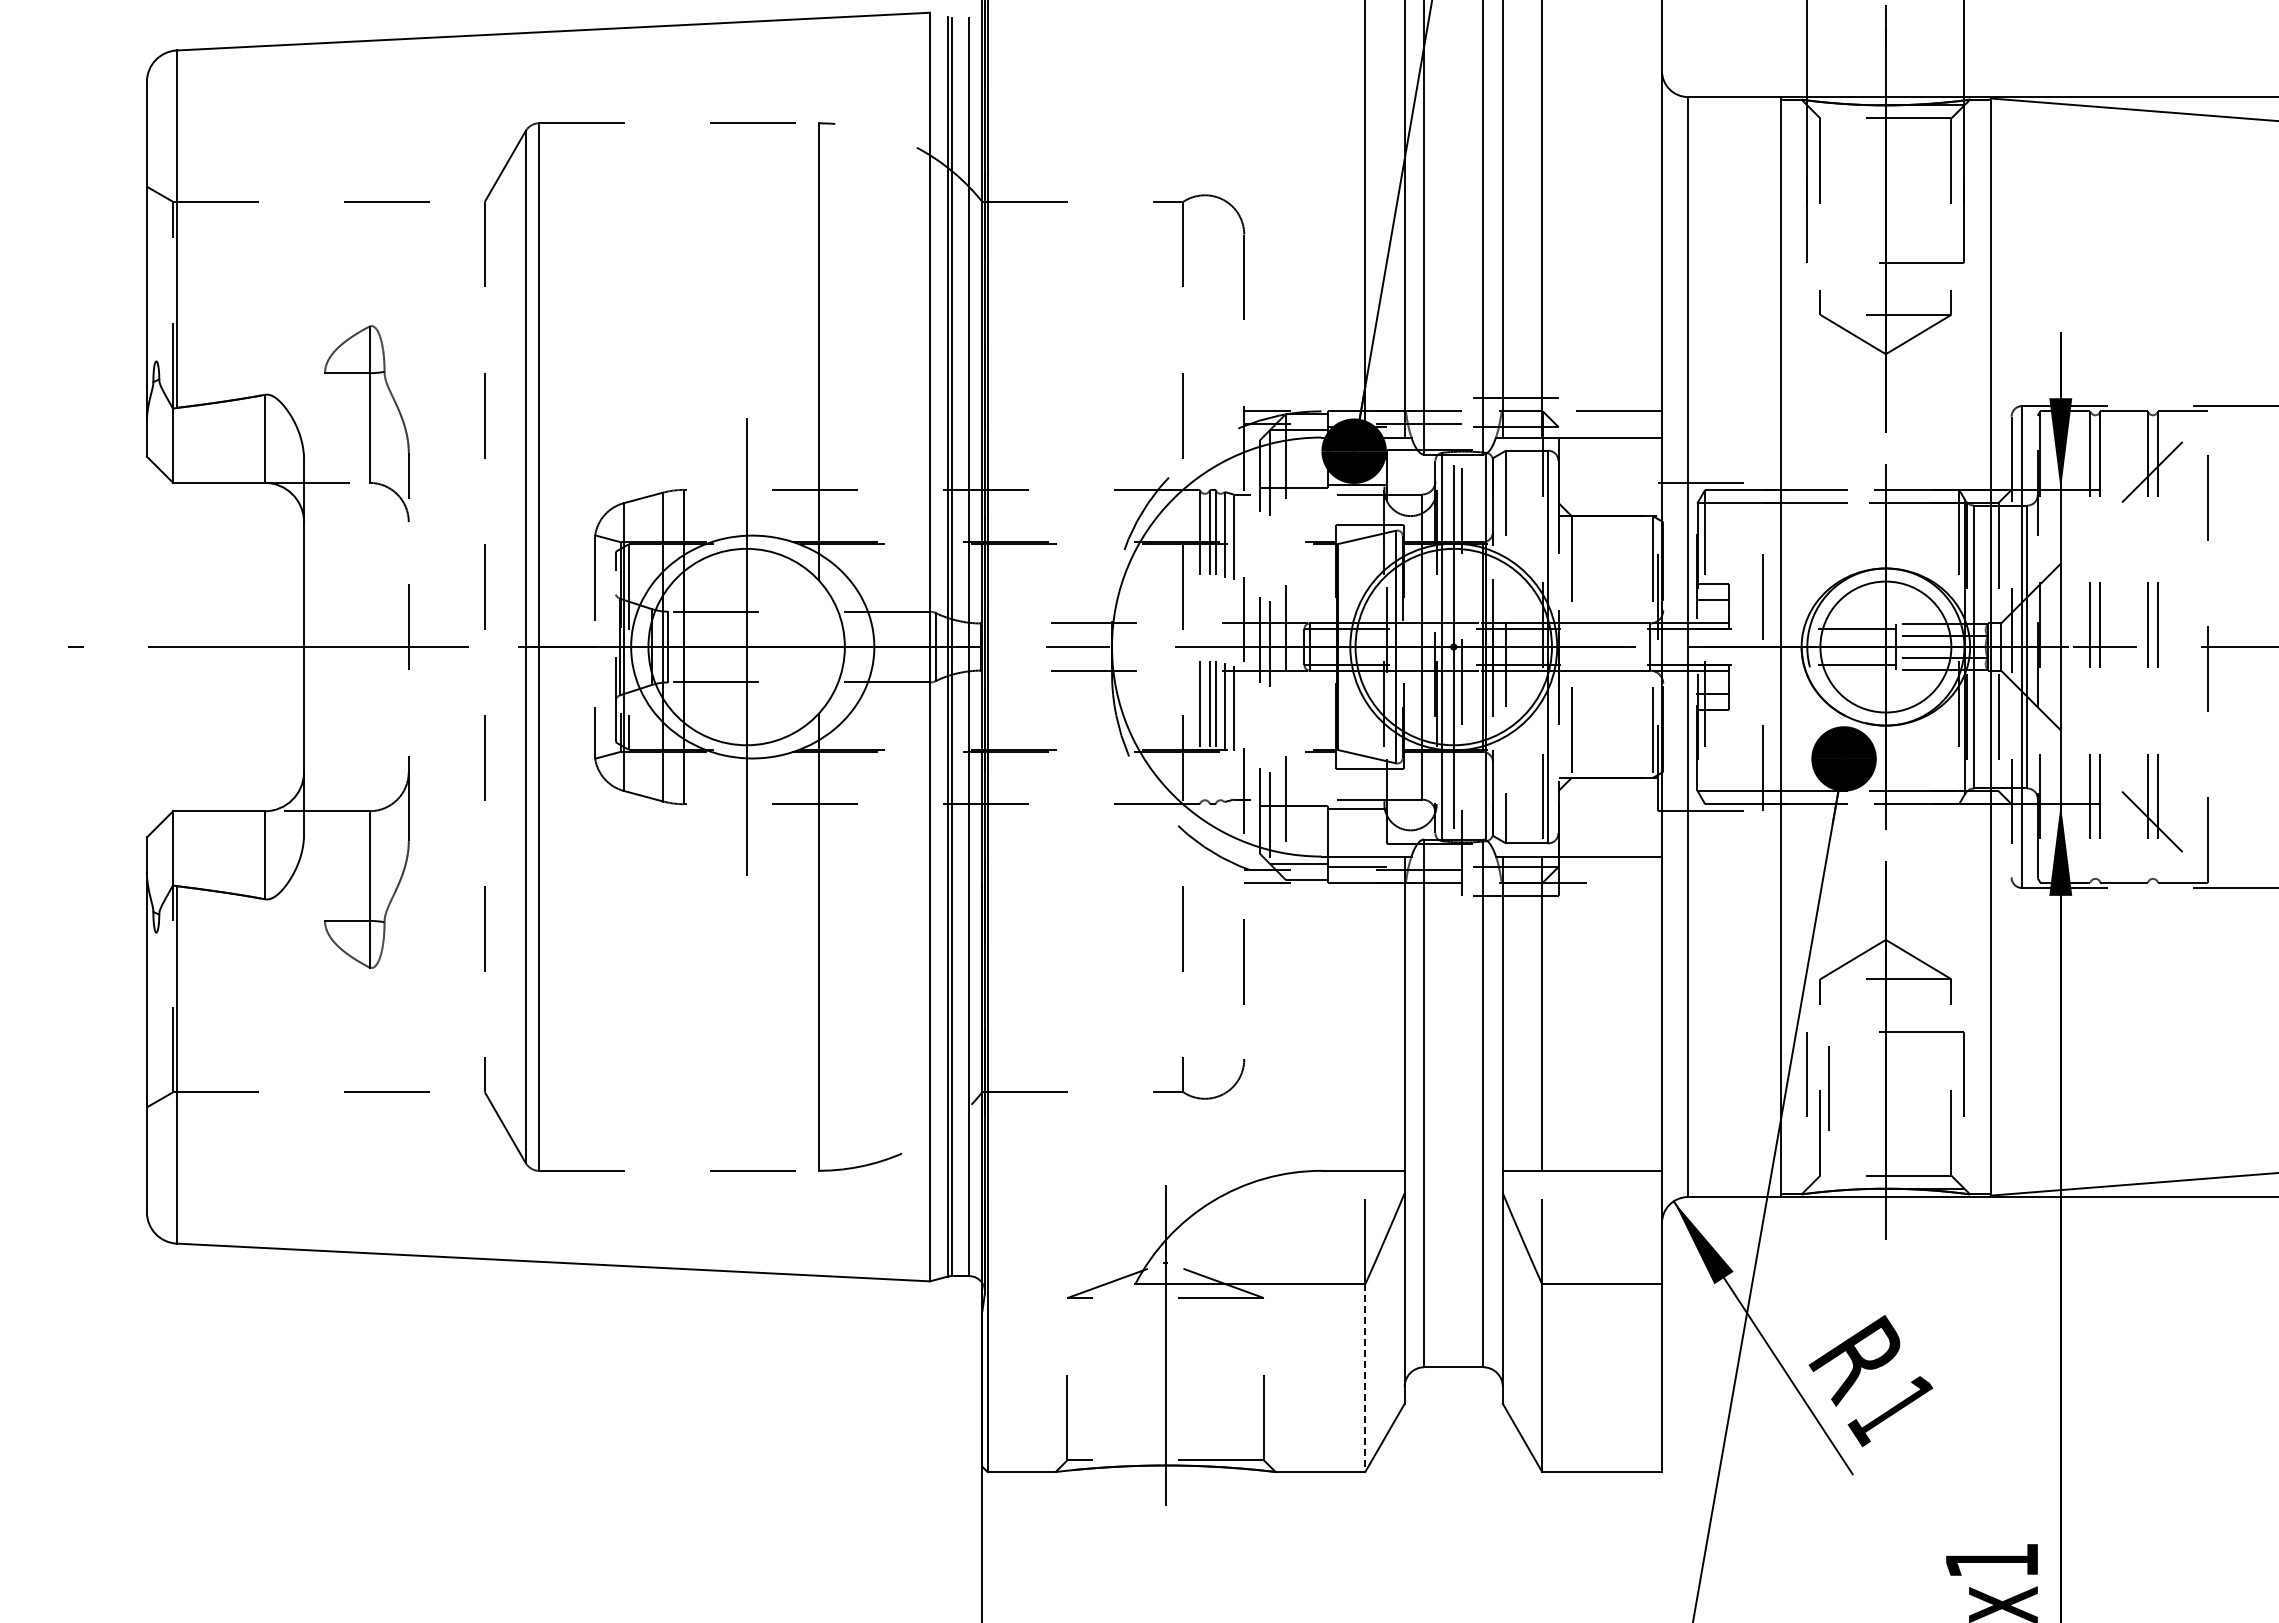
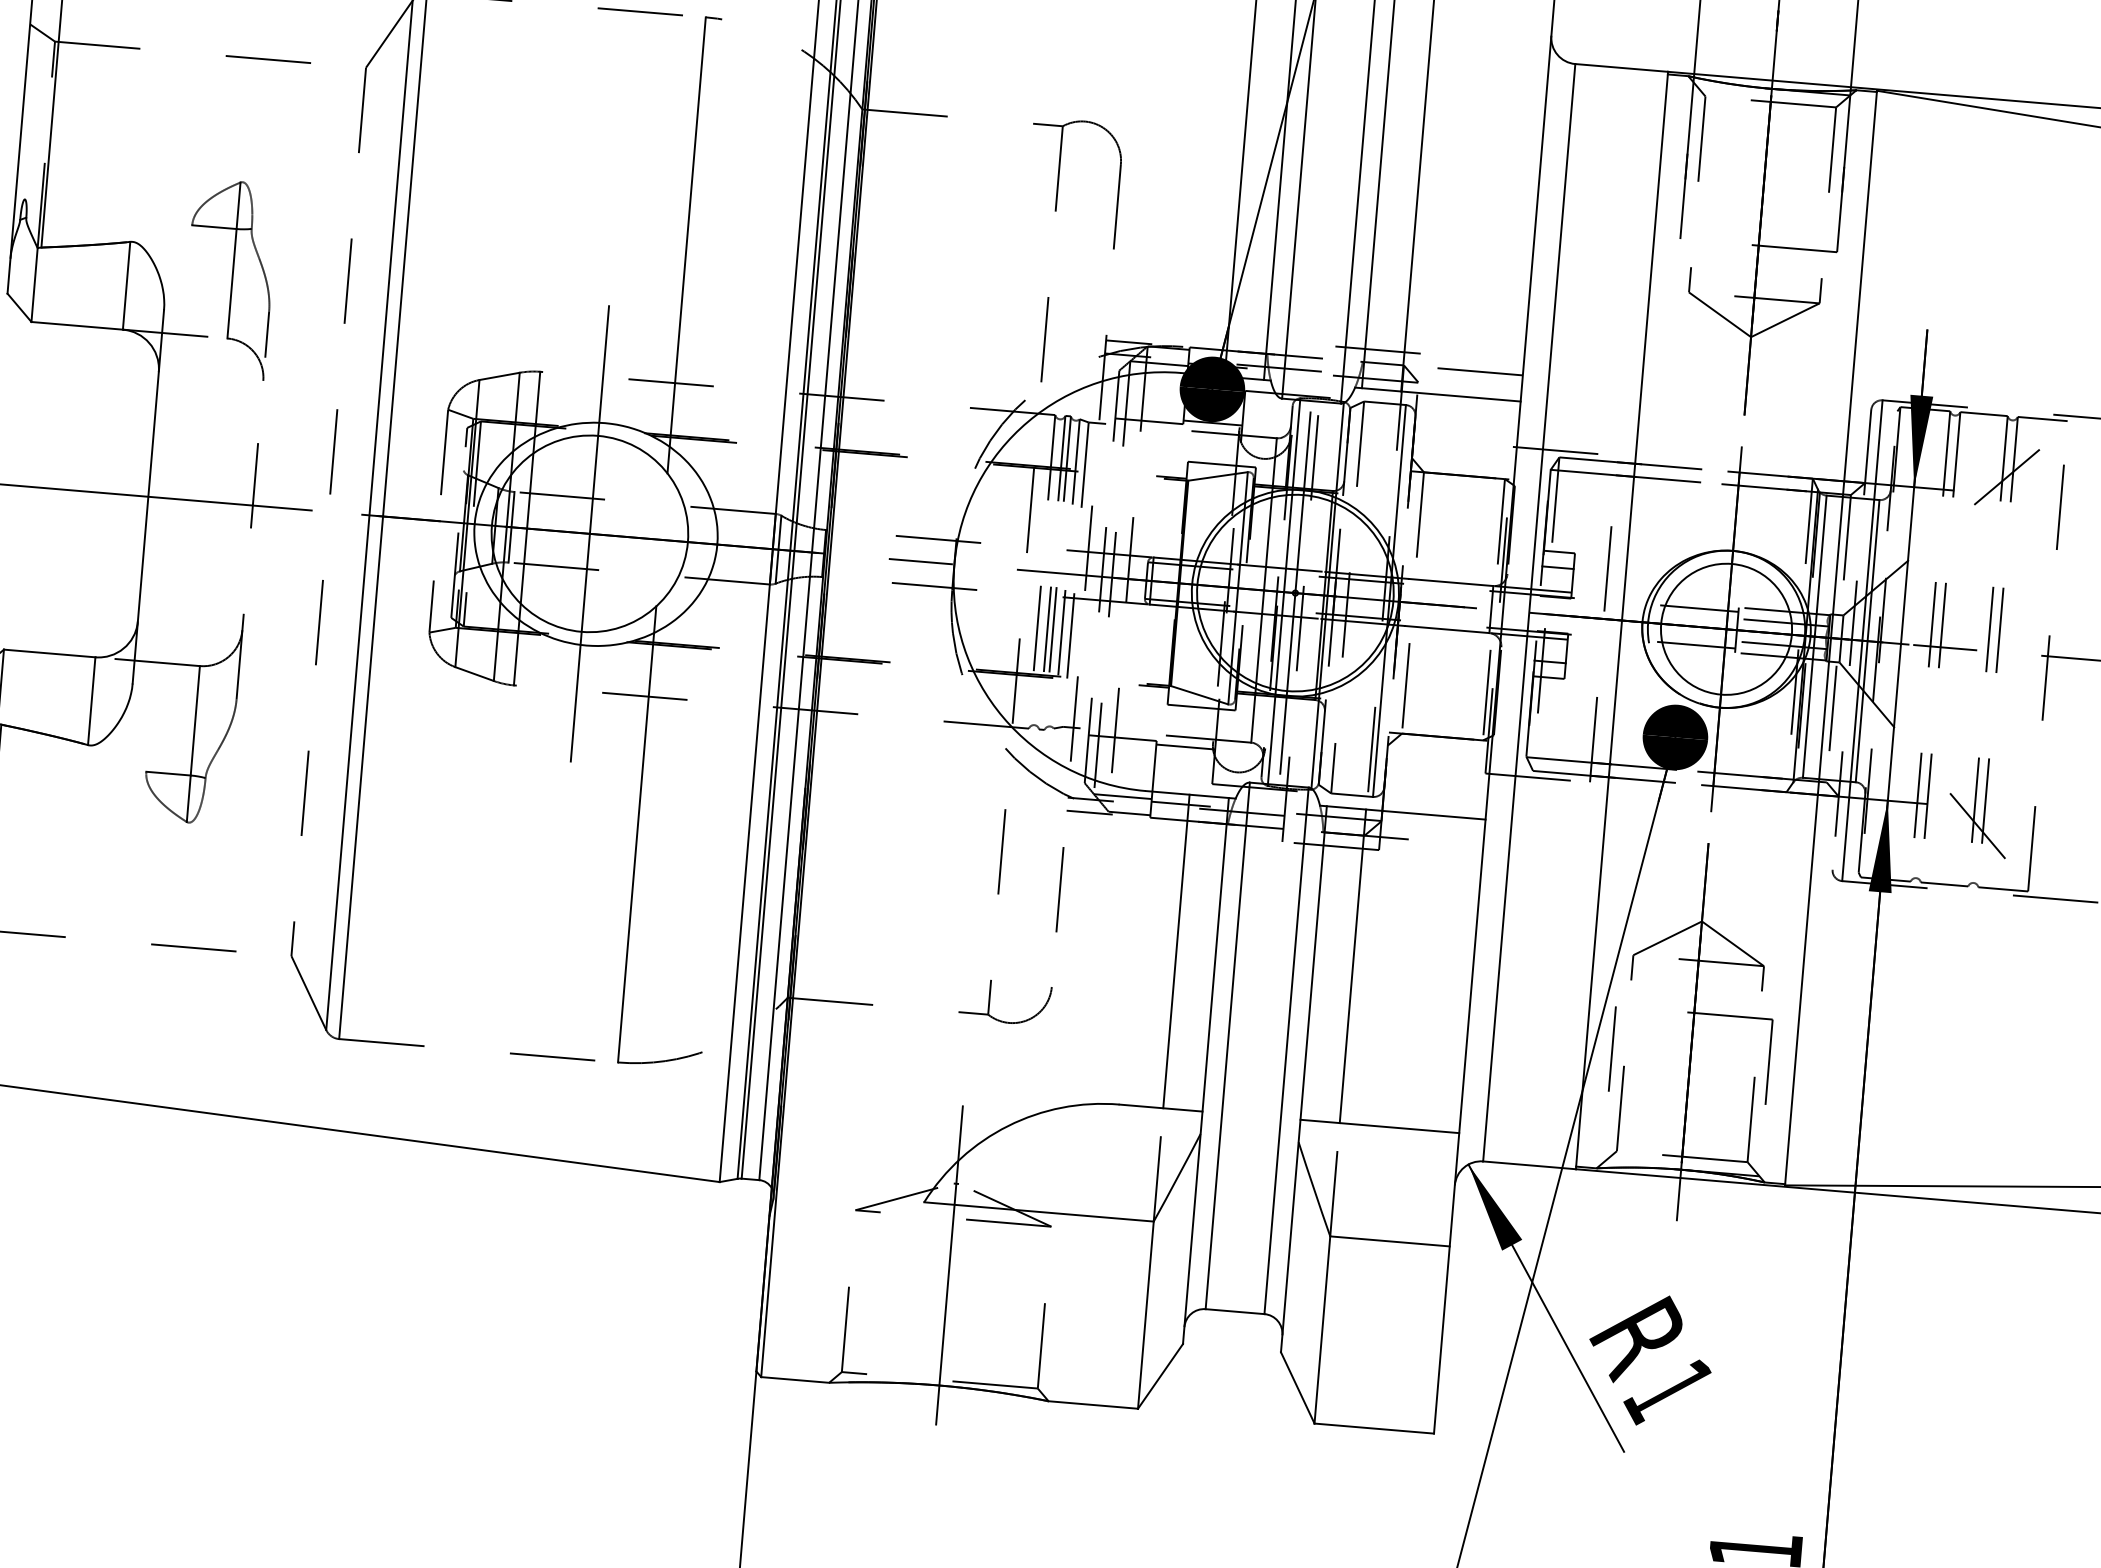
line: (1365, 1013) -> (1176, 951), added
line: (1828, 1088) -> (1632, 1064), removed
line: (1365, 1378) -> (1146, 1315), dashed -> solid

